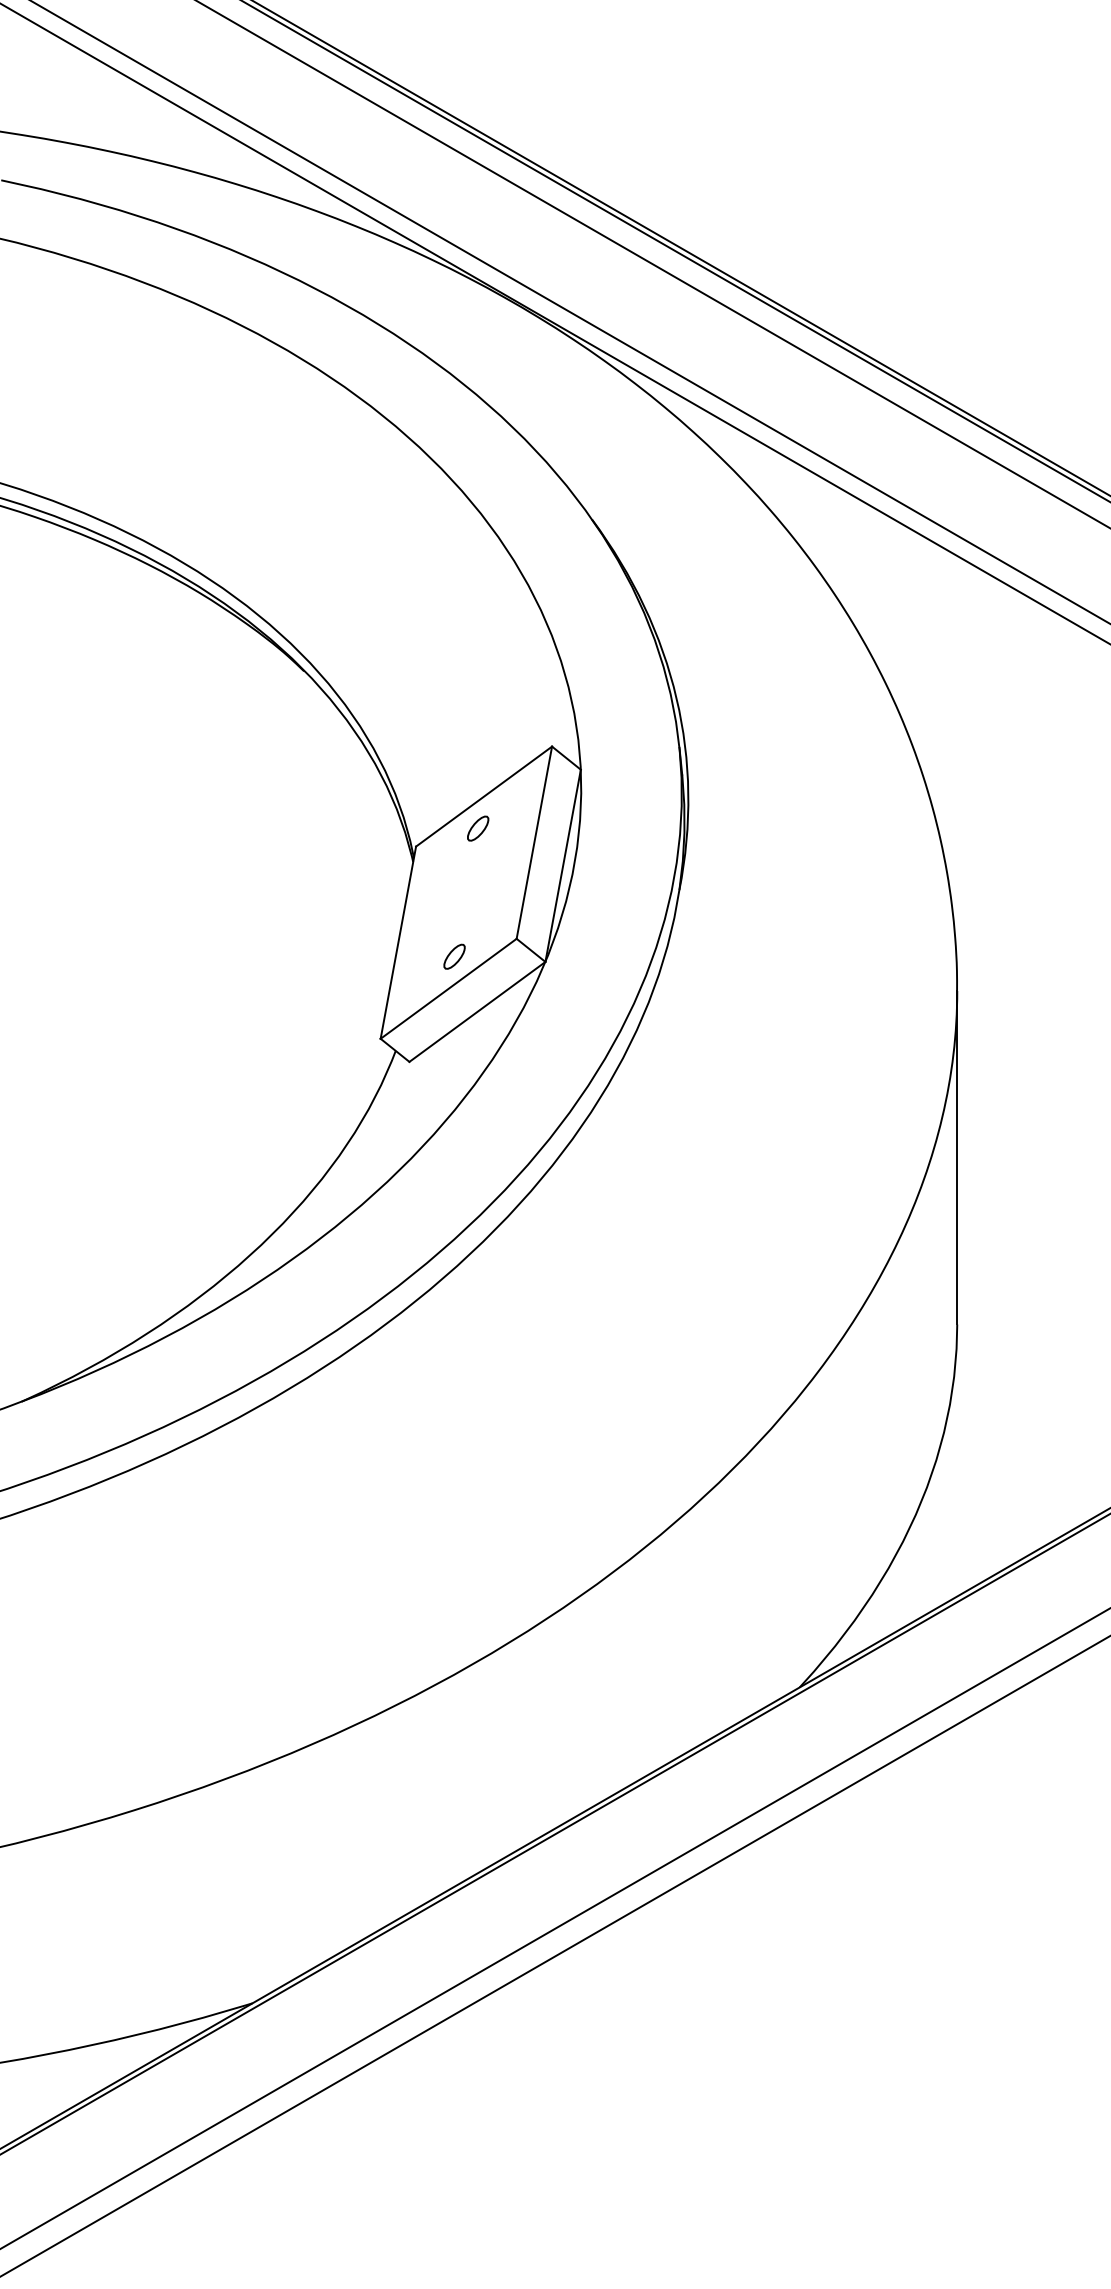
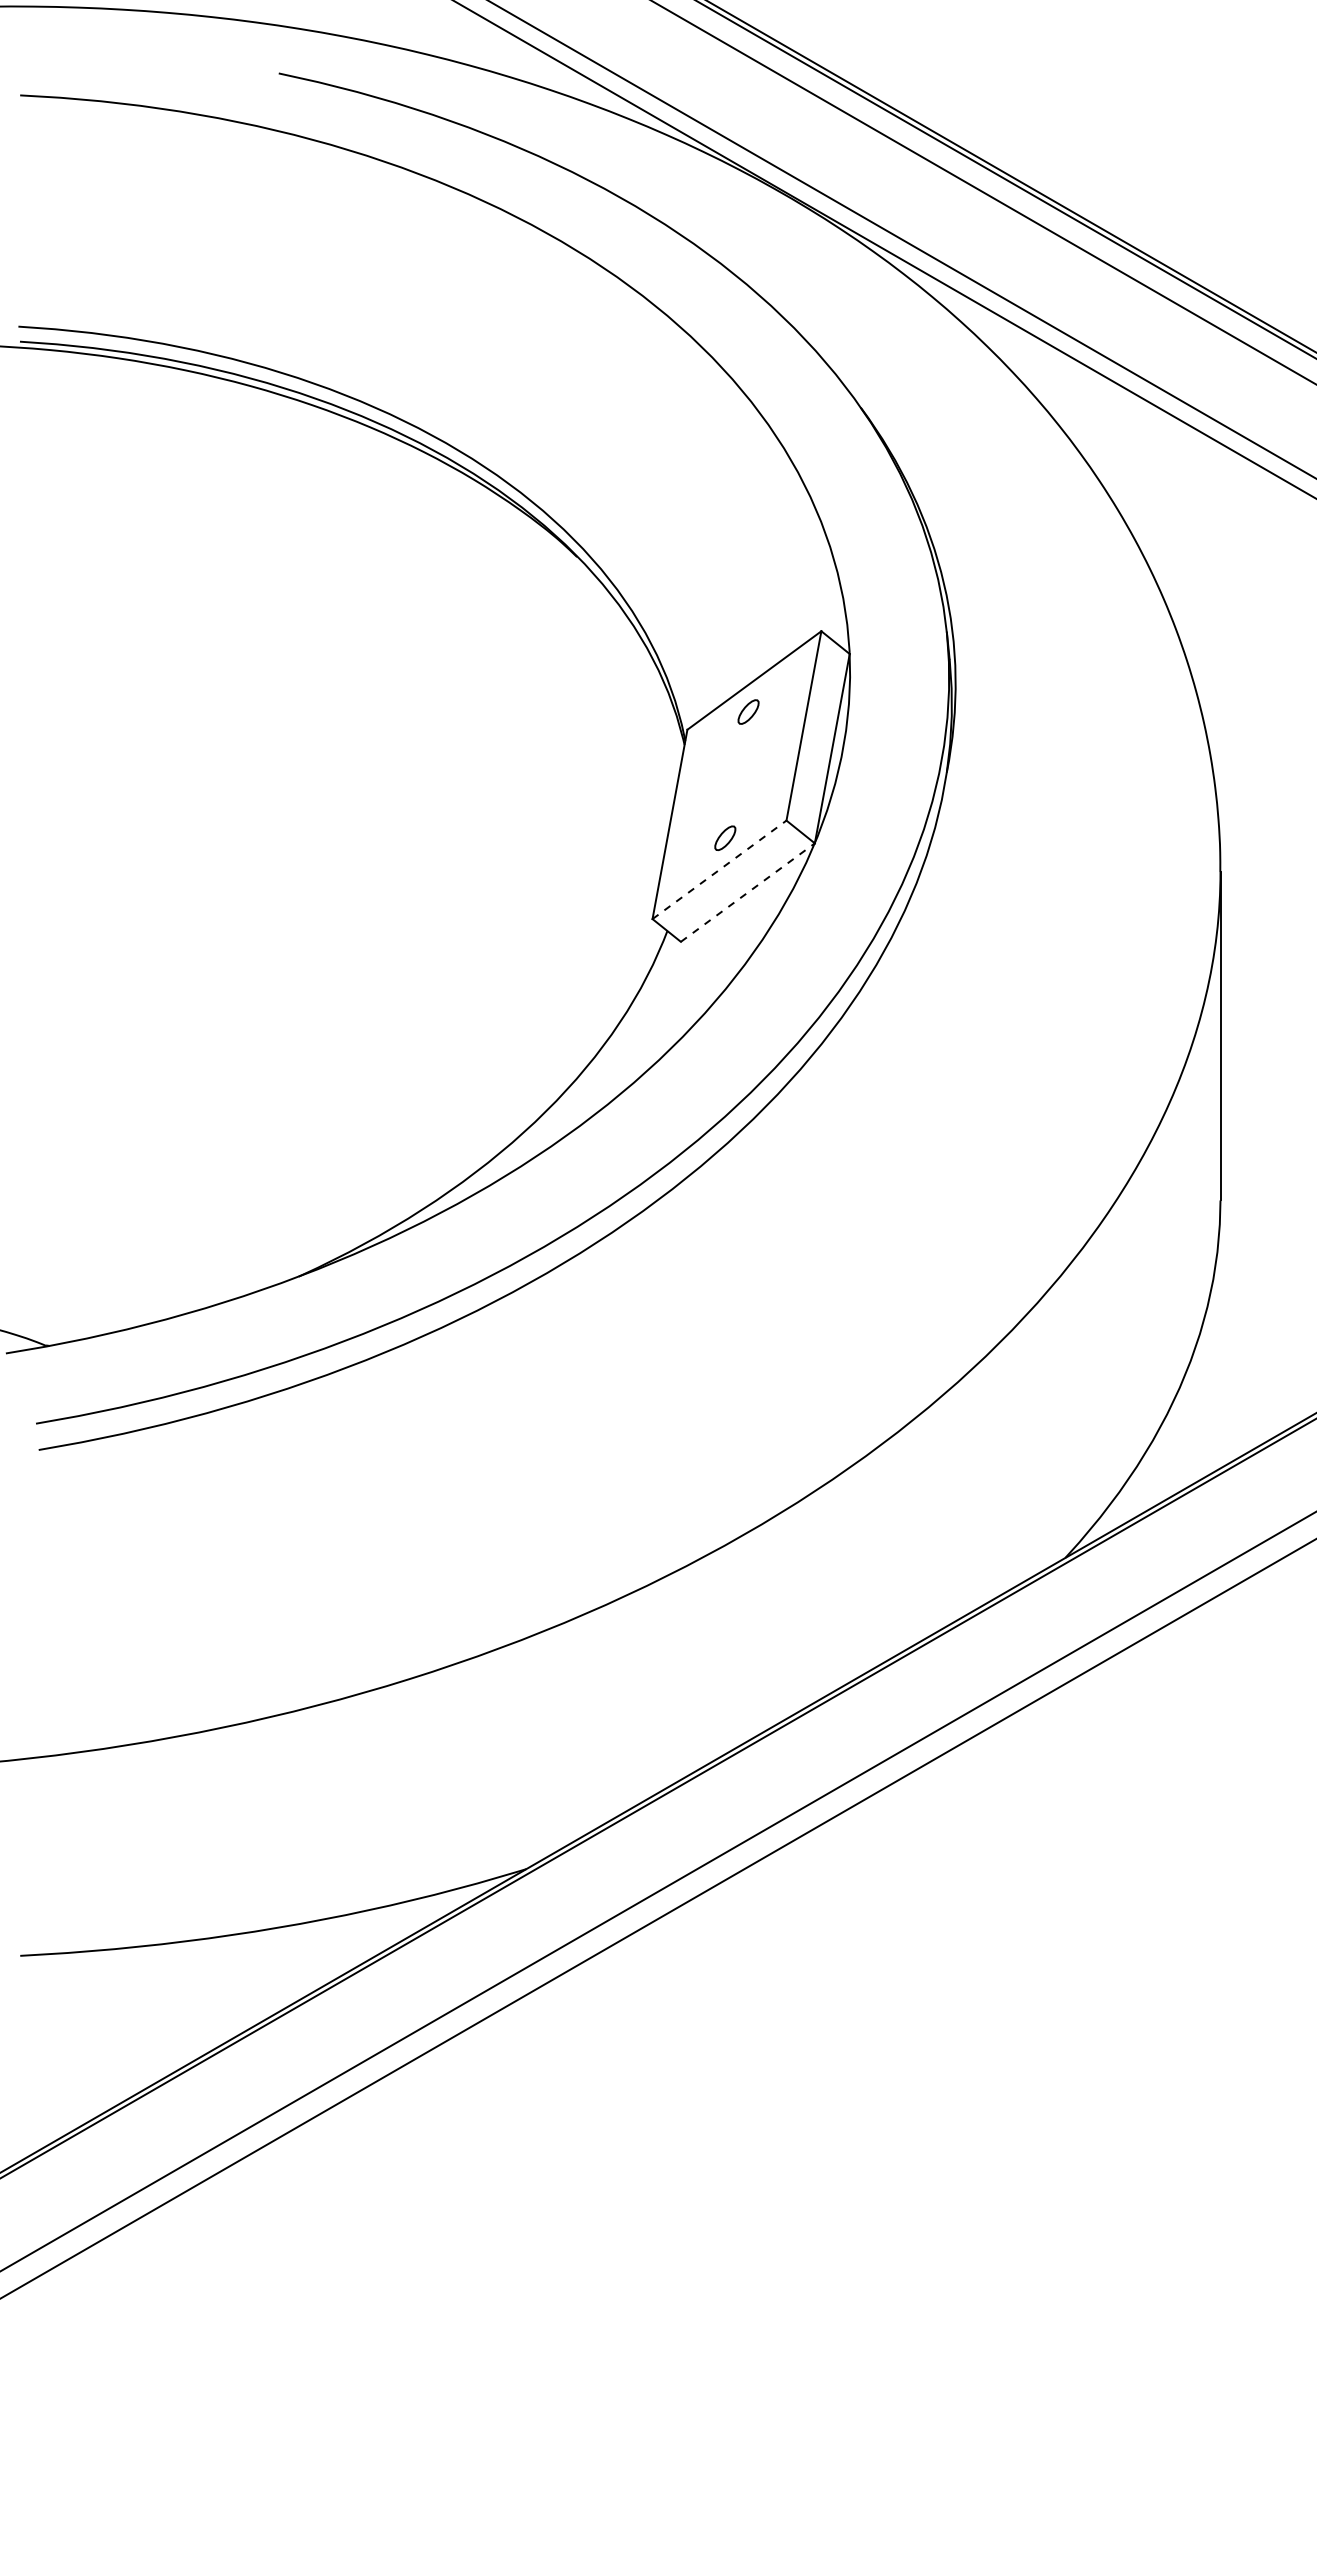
line: (448, 988) -> (719, 869), solid -> dashed
line: (478, 1011) -> (748, 892), solid -> dashed

